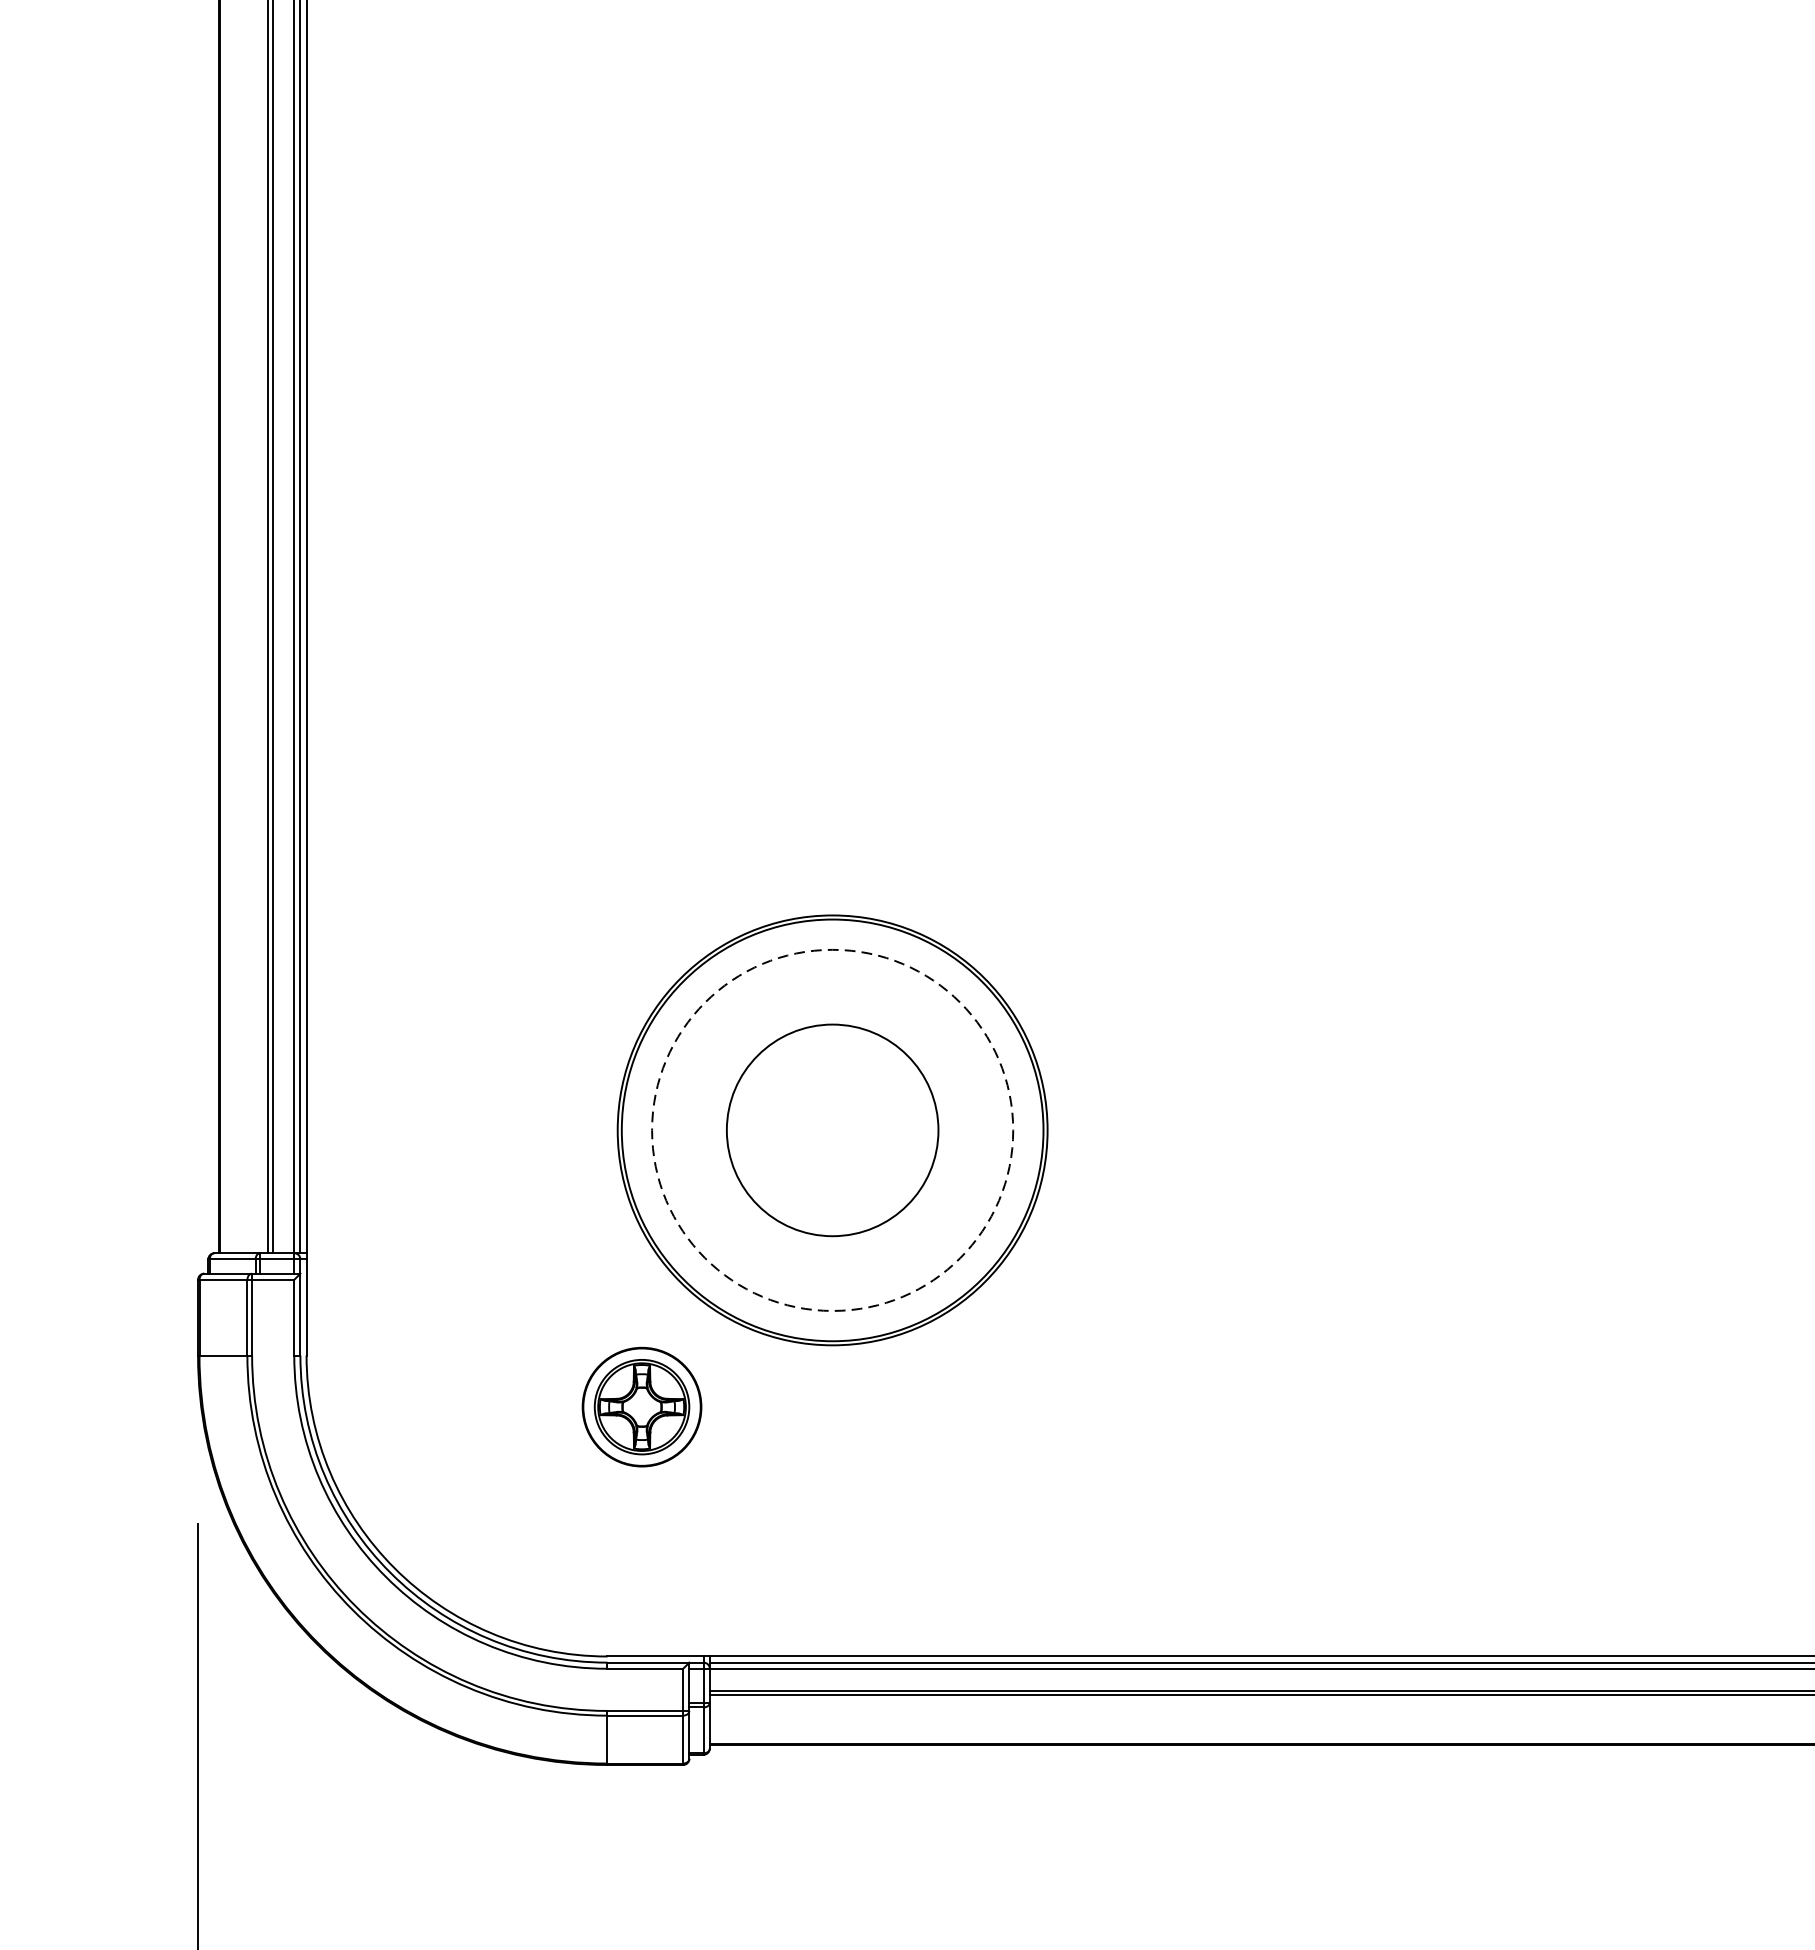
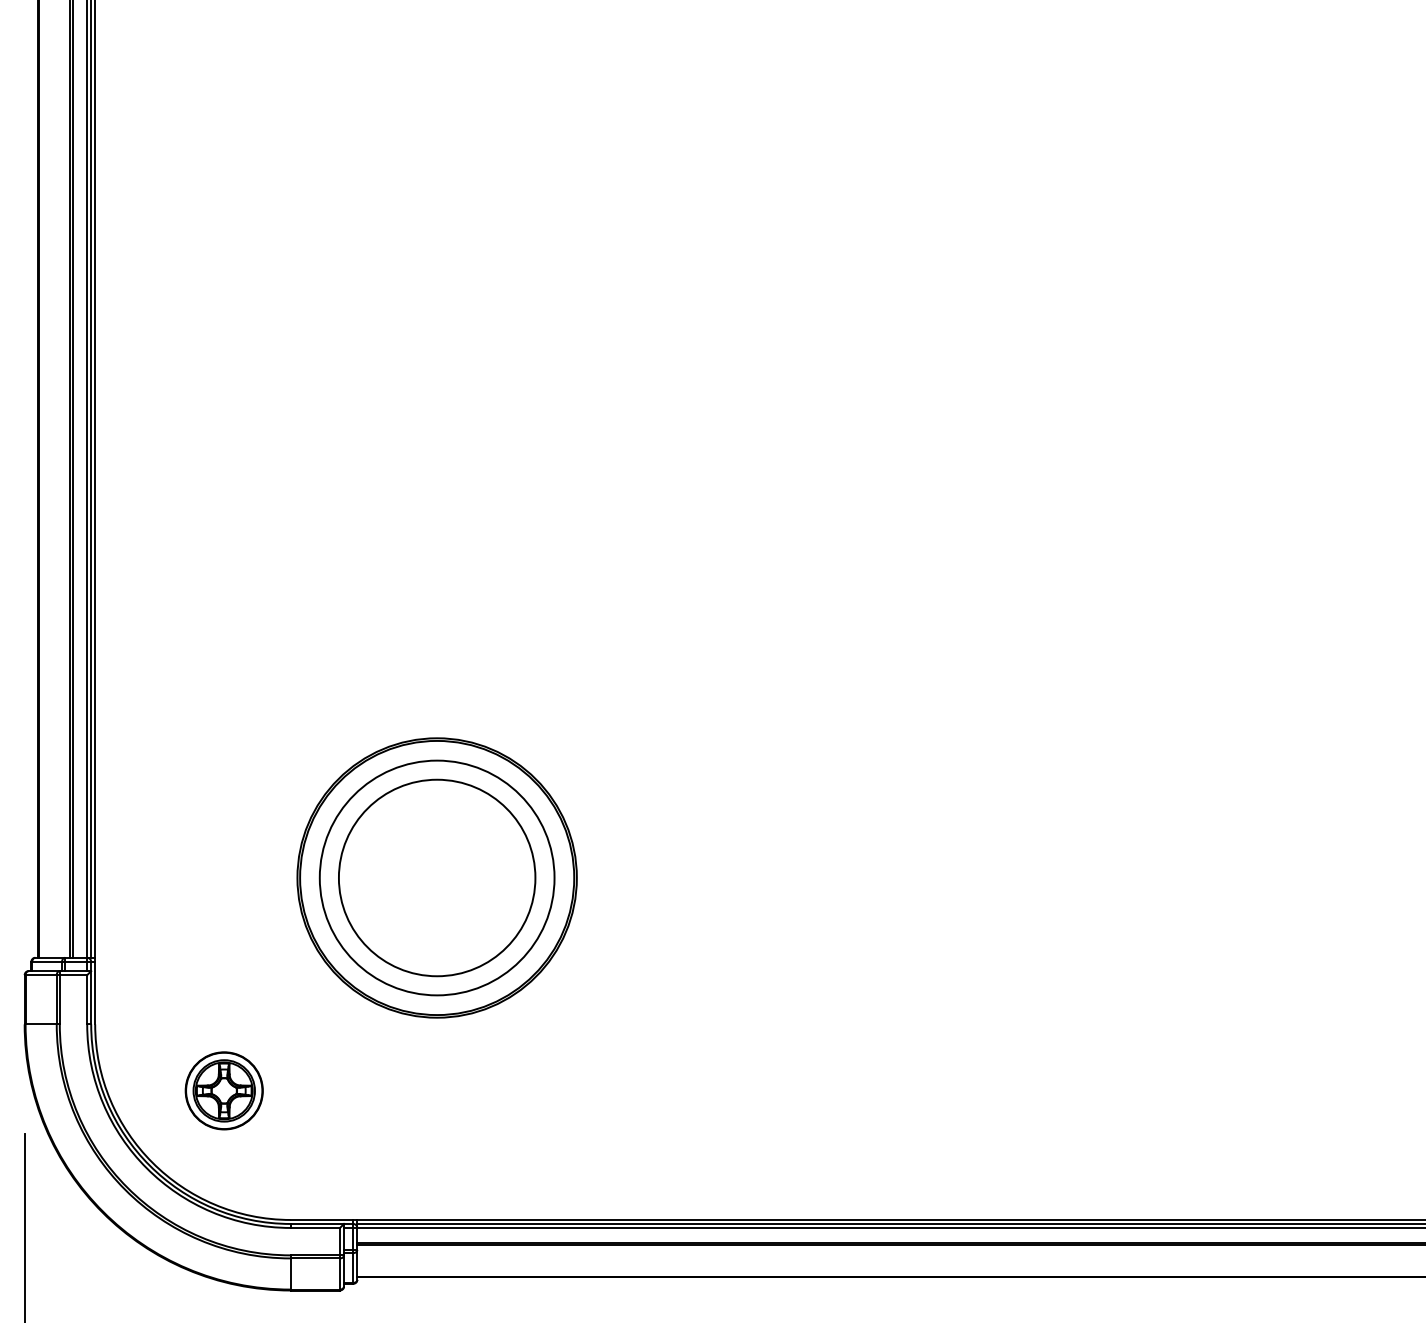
circle: (831, 1129) -> (436, 877), dashed -> solid
circle: (831, 1129) -> (436, 877), size x1.43
part: (640, 1406) -> (223, 1090), moved

